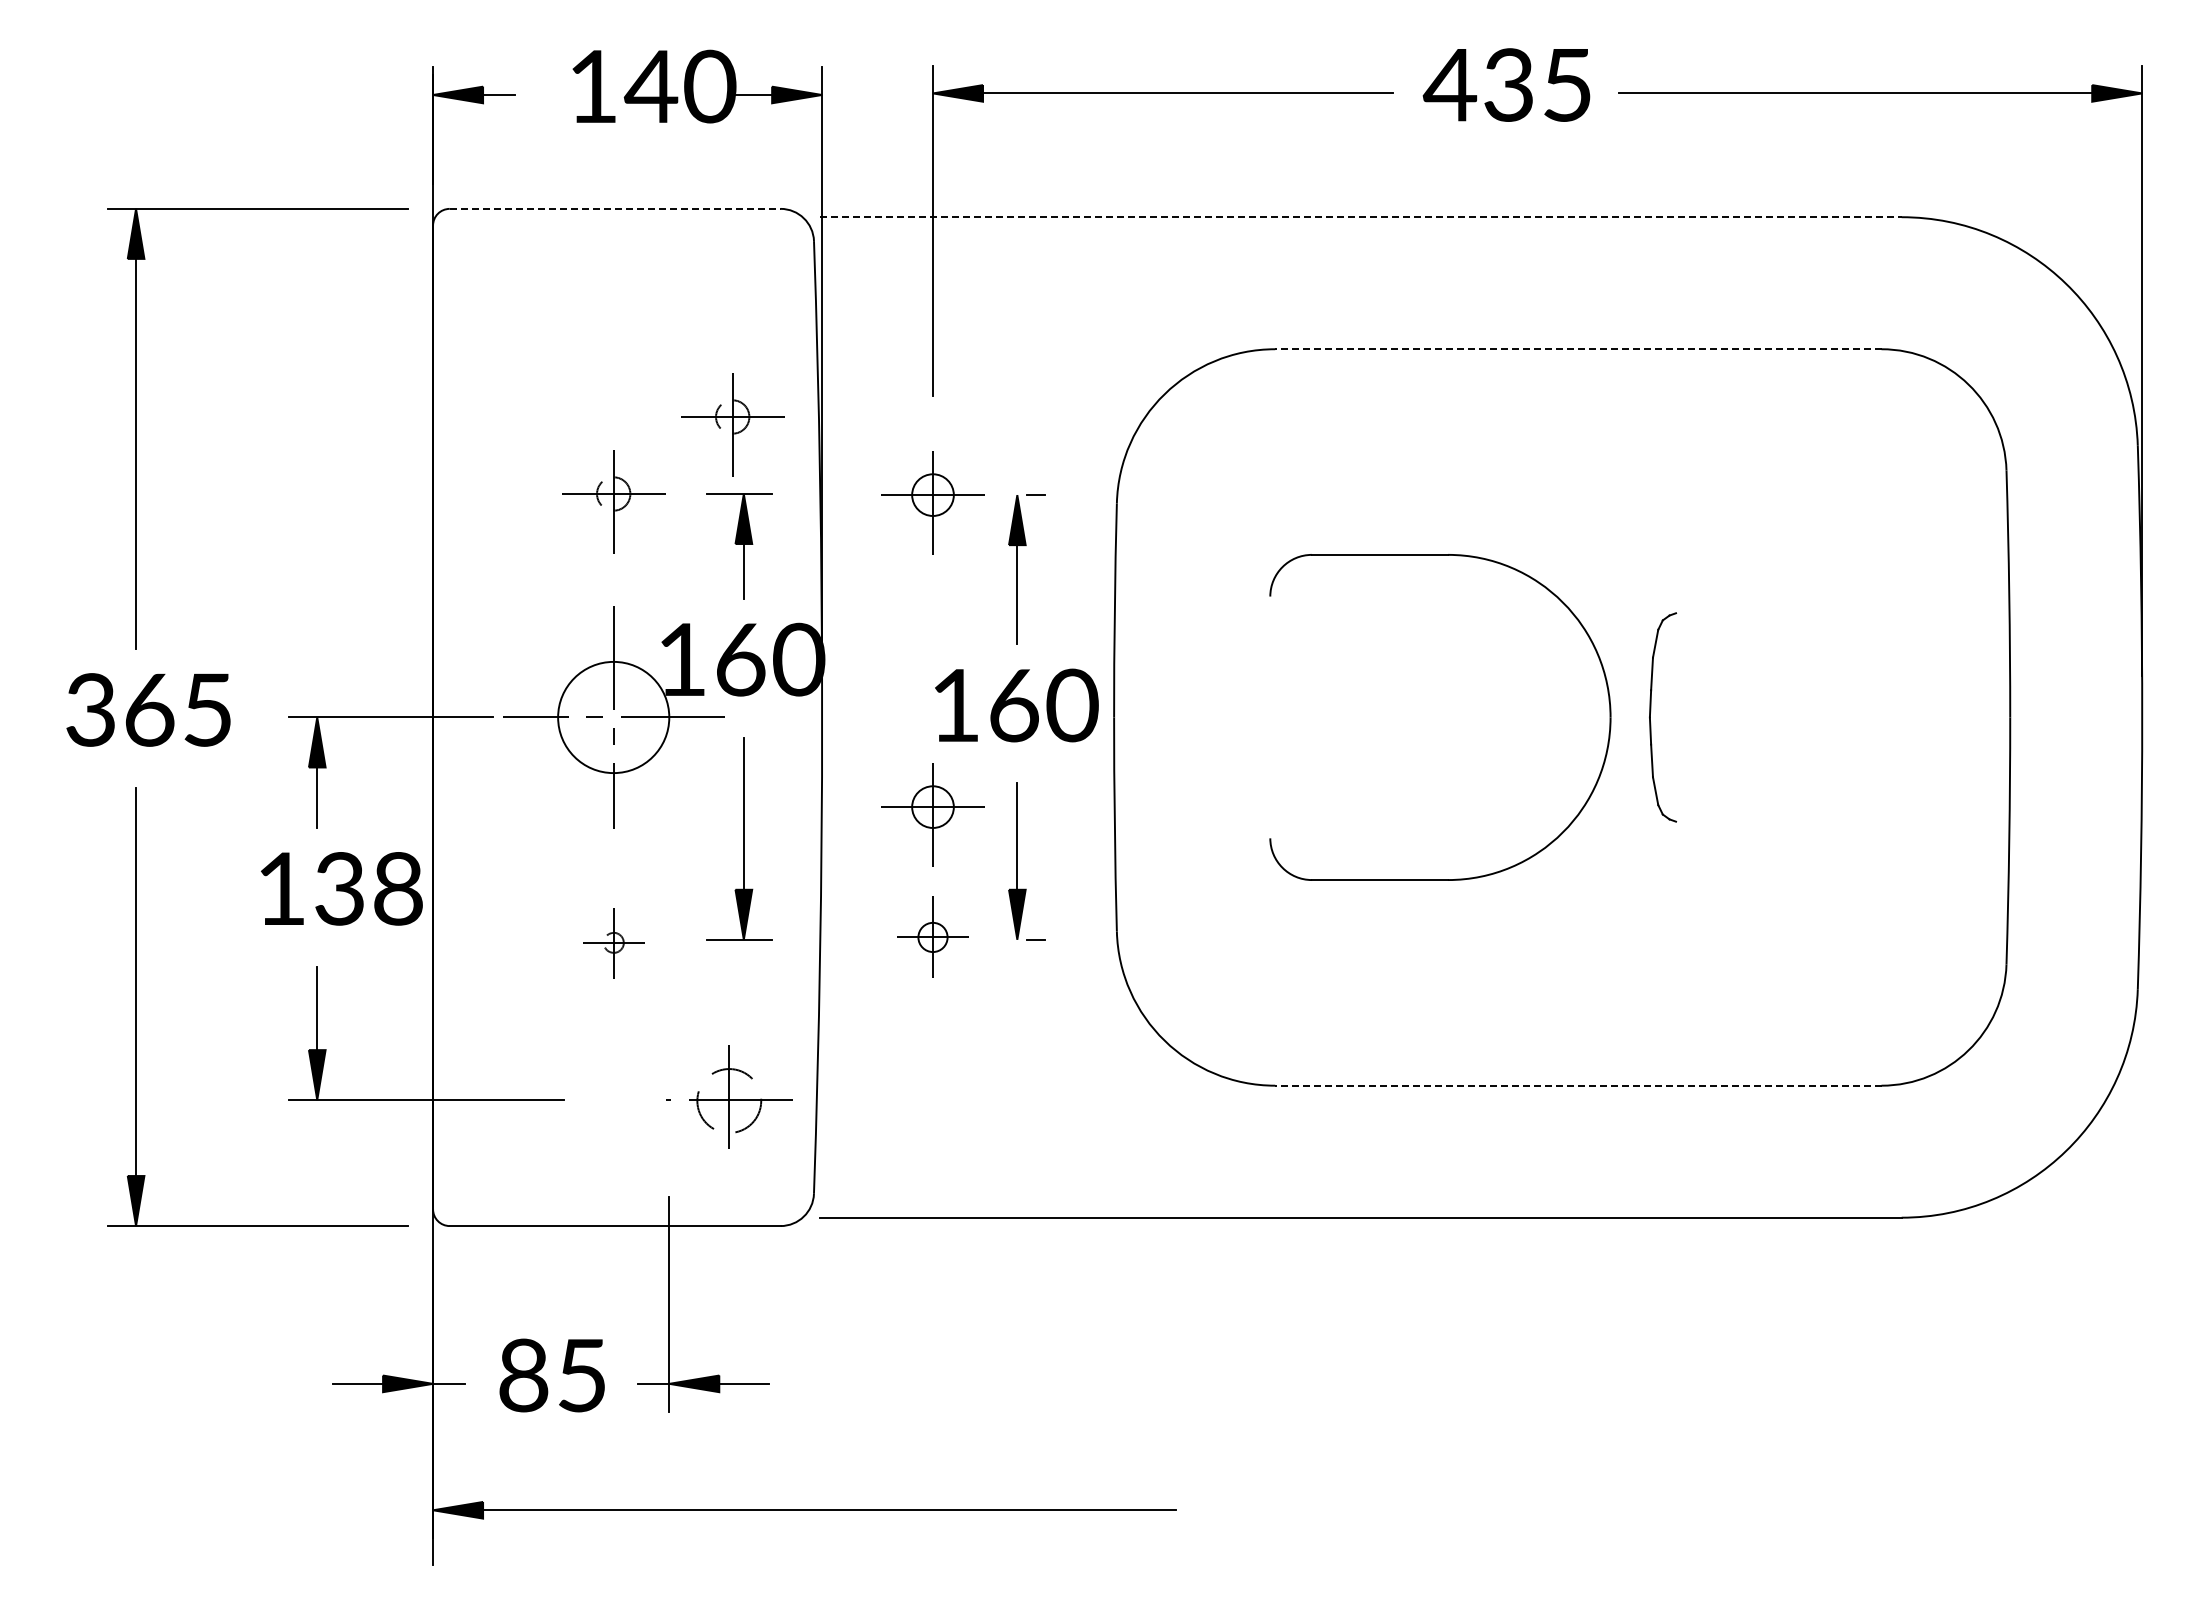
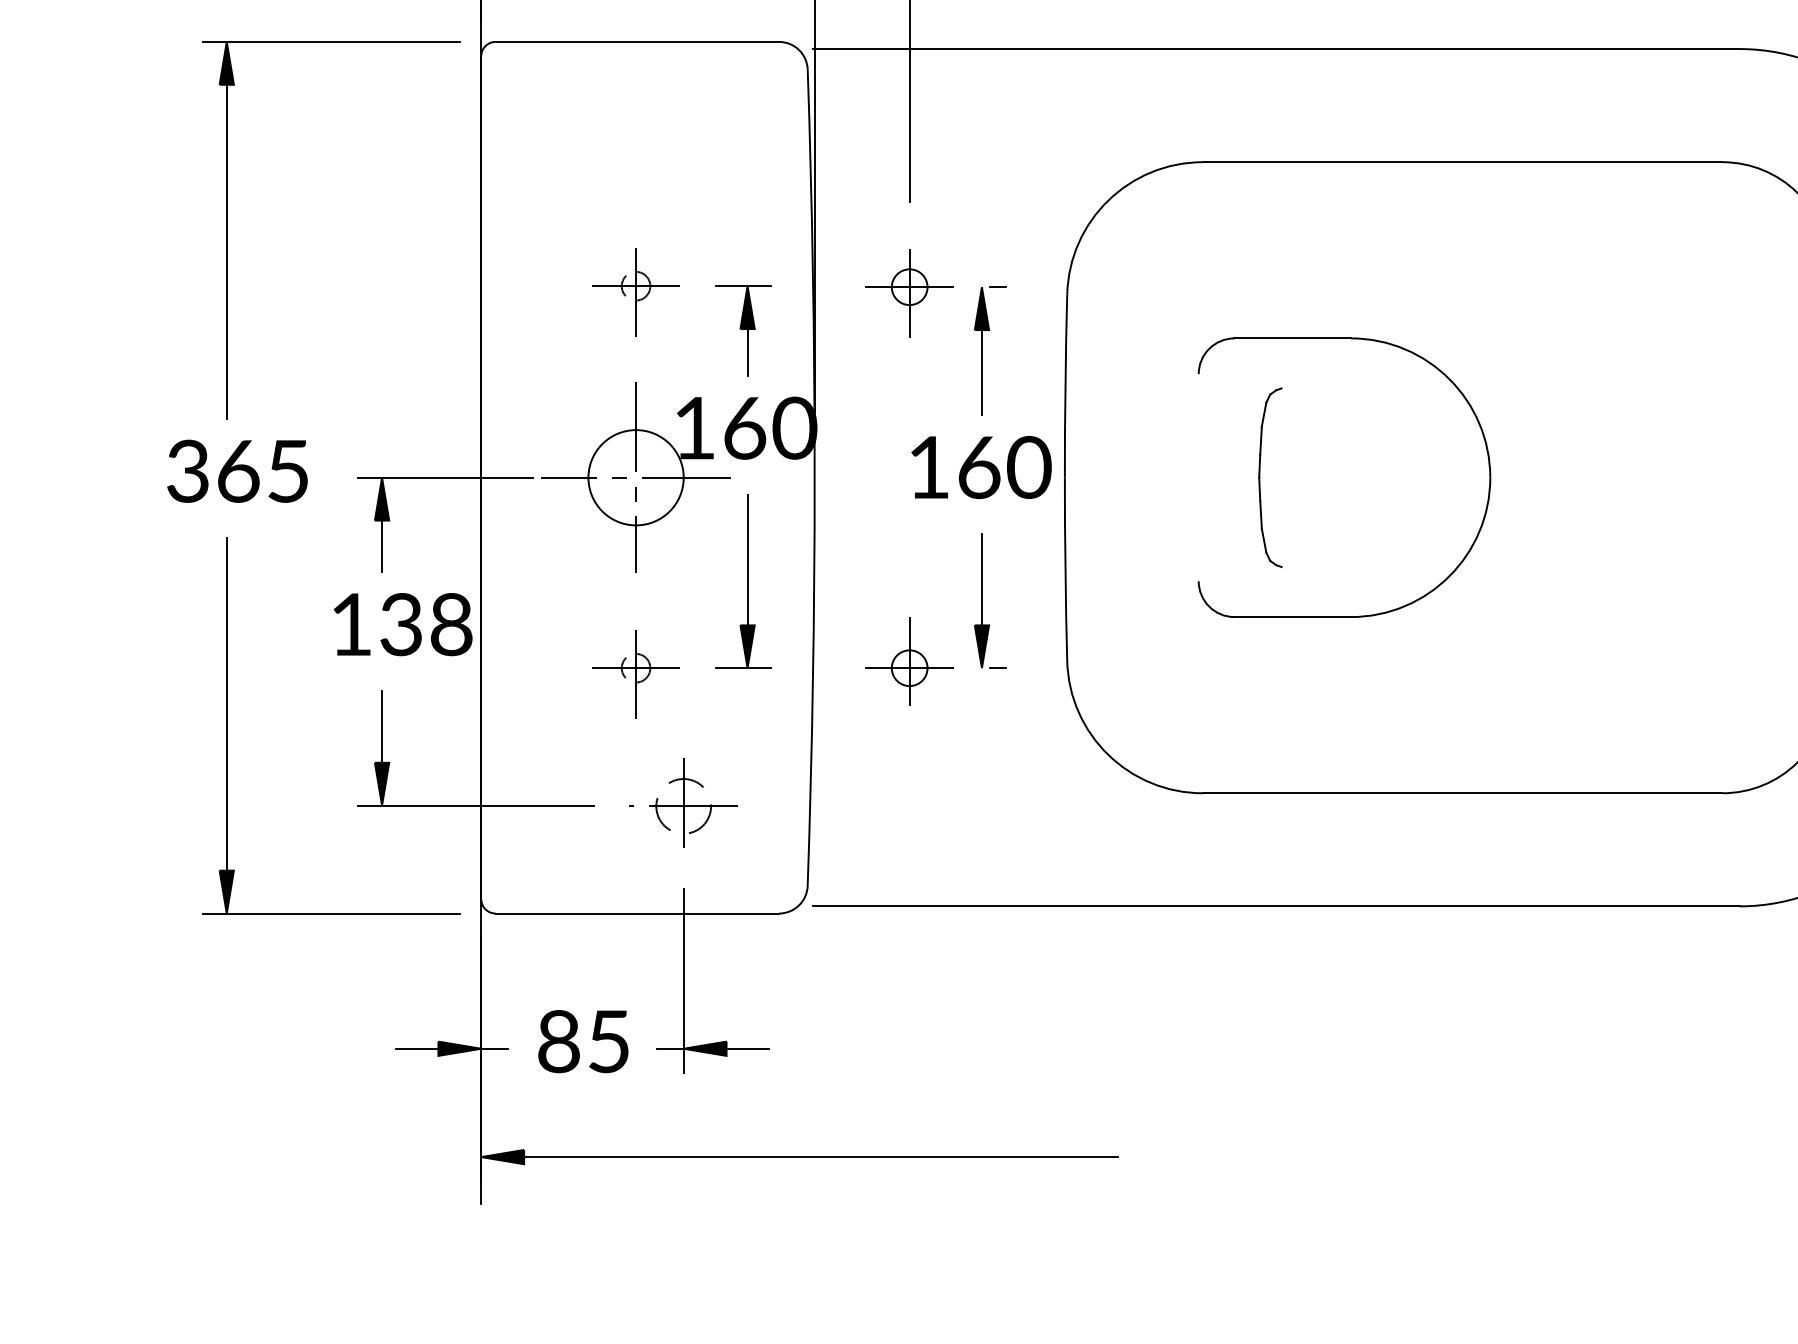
line: (615, 208) -> (637, 41), dashed -> solid
line: (1360, 217) -> (1276, 49), dashed -> solid
line: (1577, 349) -> (1461, 162), dashed -> solid
part: (732, 424) -> (737, 226), removed
part: (1650, 717) -> (1259, 477), moved
part: (932, 814) -> (909, 560), removed
part: (932, 931) -> (909, 661), size x1.43
part: (613, 947) -> (635, 674), size x1.67
line: (1577, 1085) -> (1461, 793), dashed -> solid
part: (729, 1096) -> (683, 802), moved

